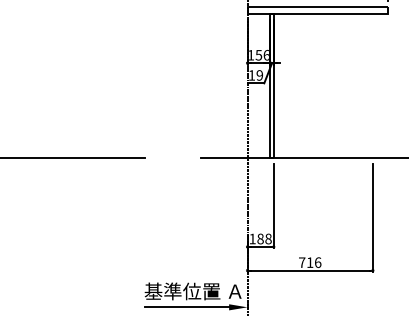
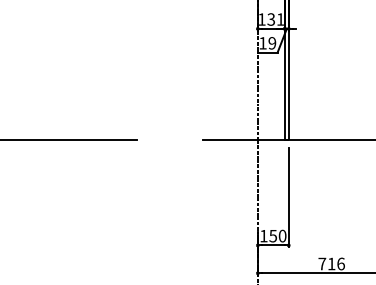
text: (262, 54) -> (275, 18), 156 -> 131
text: (264, 238) -> (277, 235), 188 -> 150

